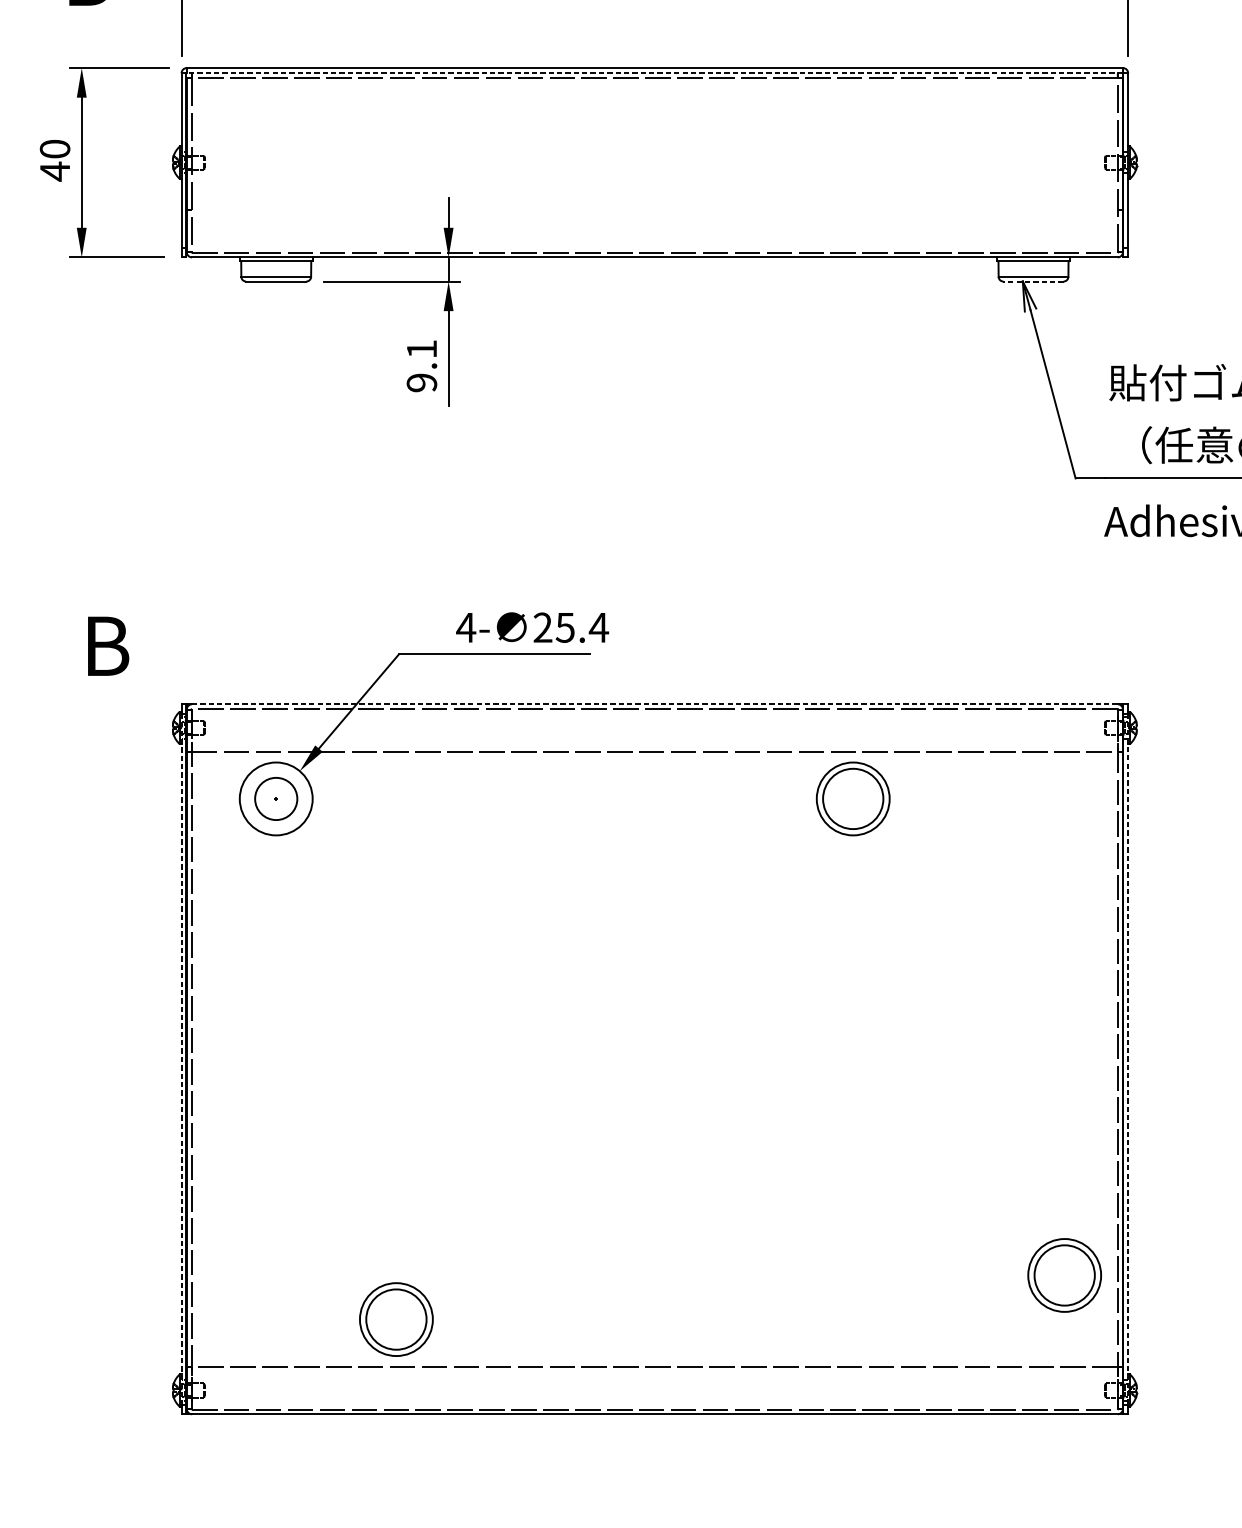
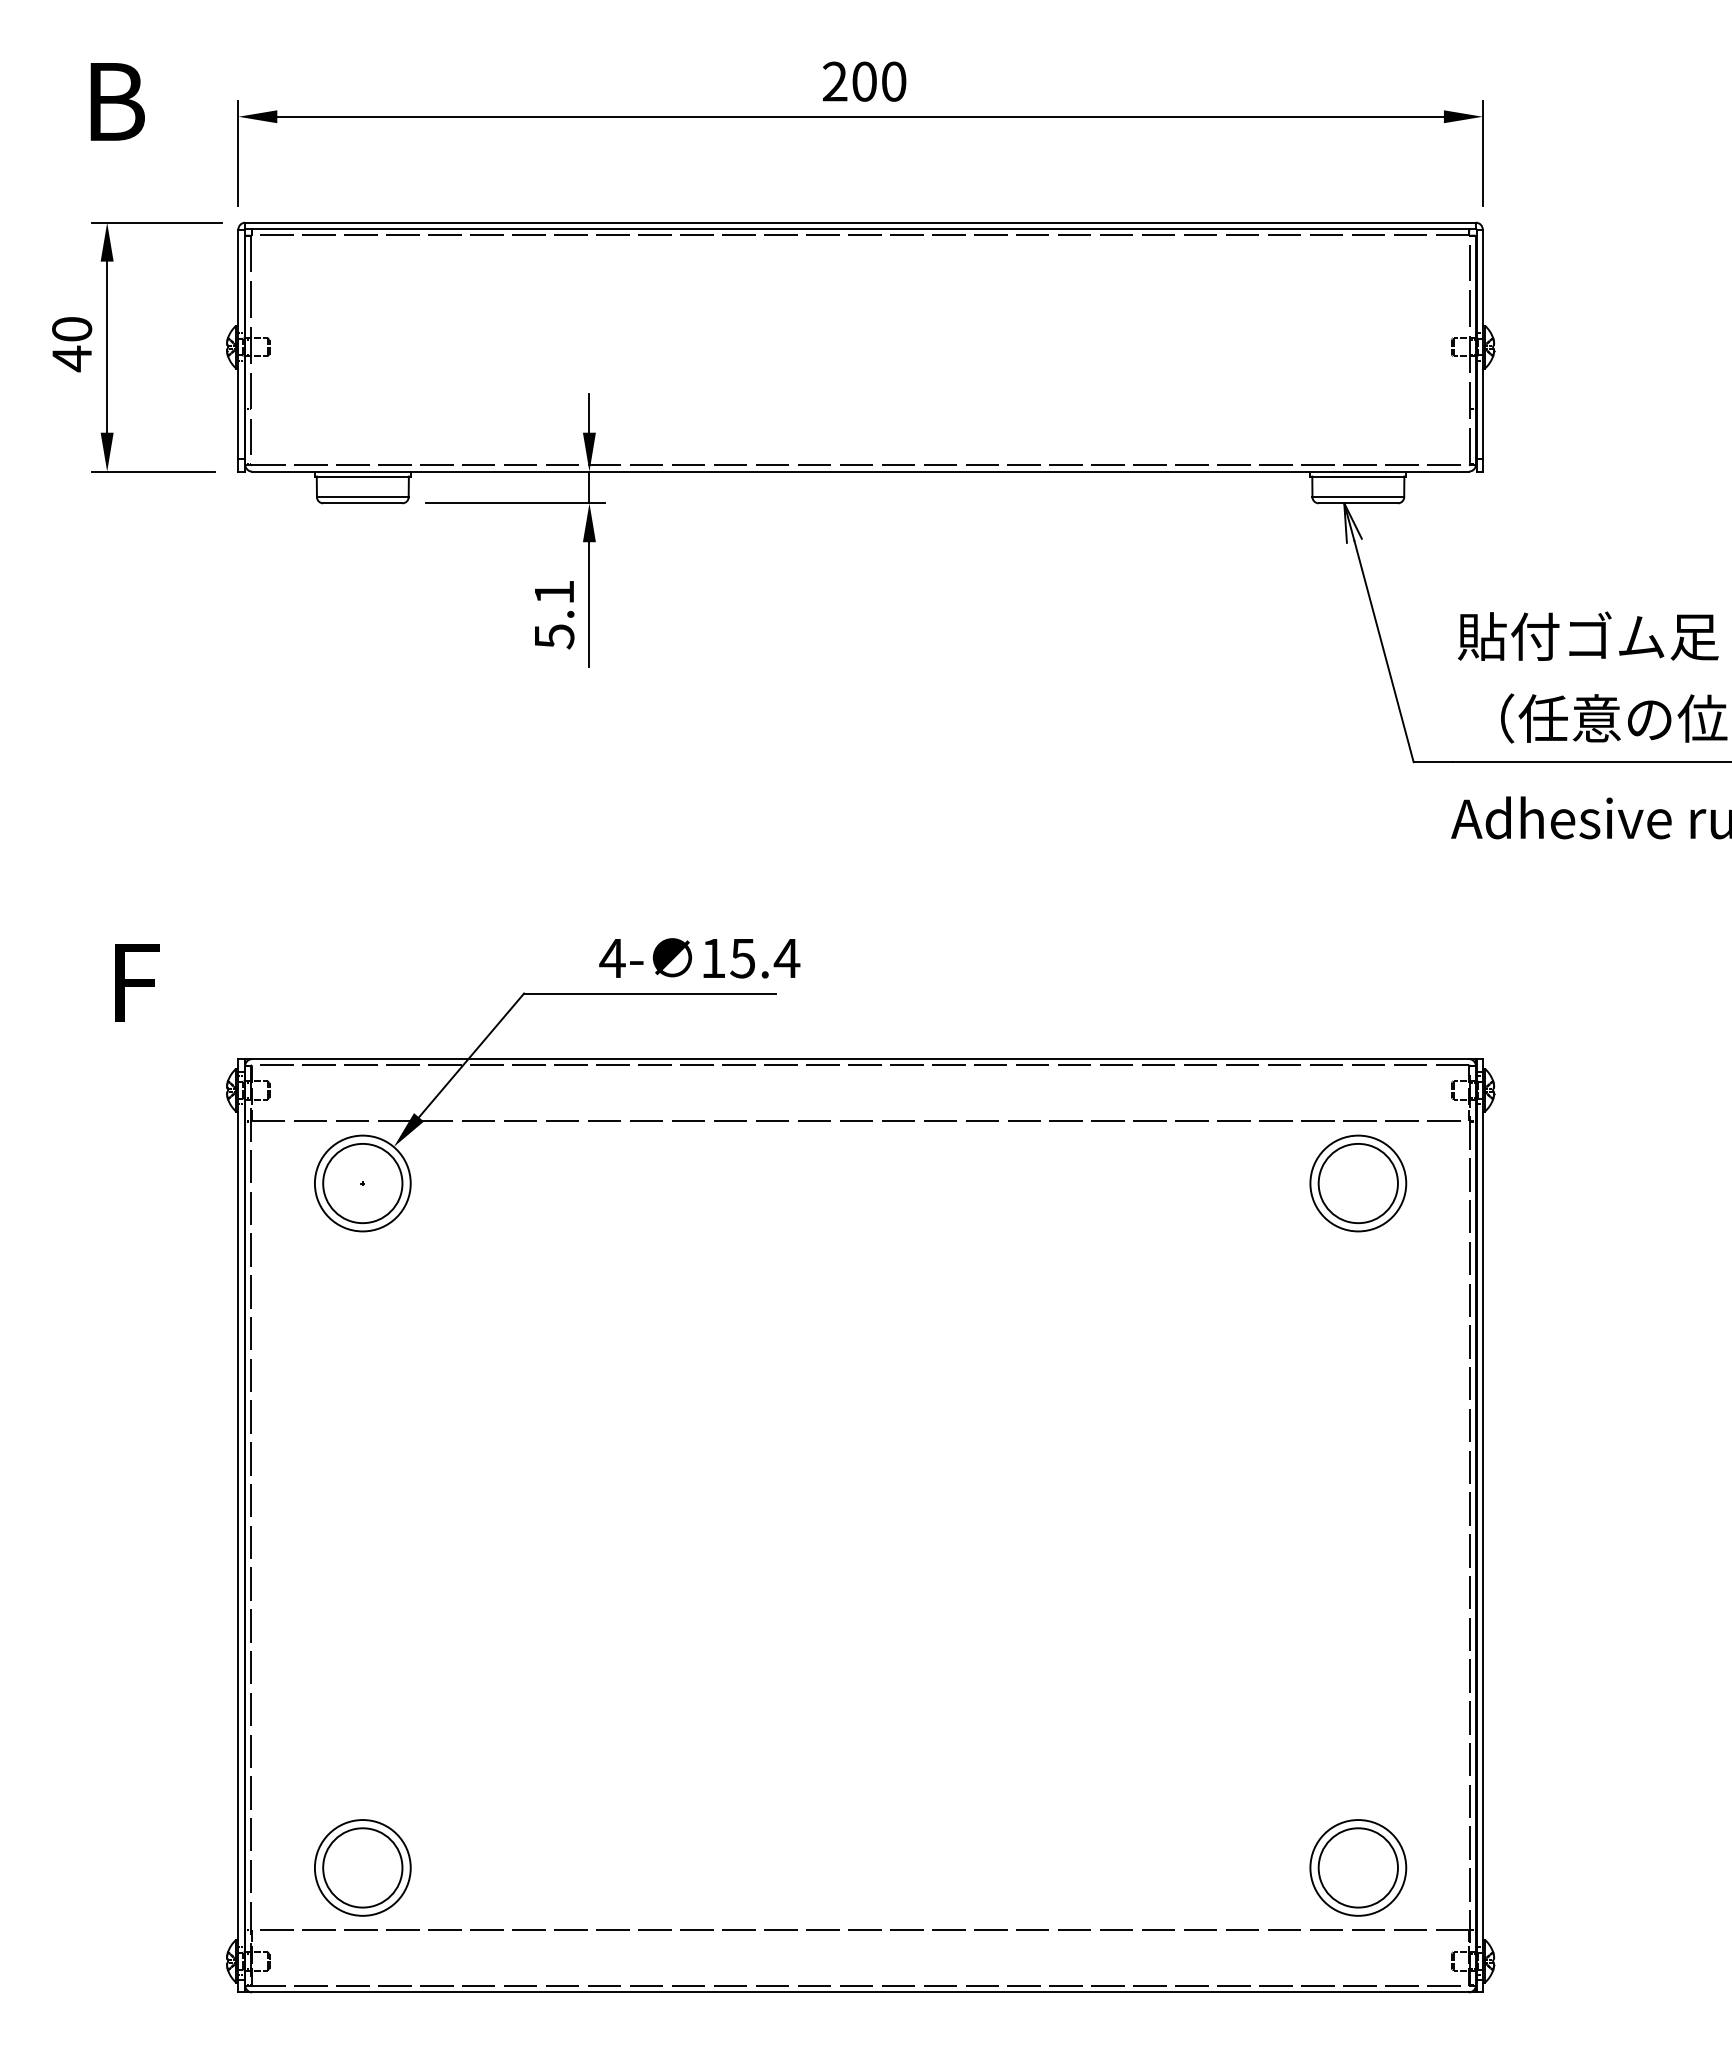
line: (654, 72) -> (860, 228), dashed -> solid
line: (1033, 281) -> (1358, 503), dashed -> solid
text: (422, 382) -> (554, 636), 9.1 -> 5.1
text: (542, 627) -> (713, 957), 25.4 -> 15.4
text: (108, 646) -> (142, 982), B -> F
line: (655, 704) -> (861, 1059), dashed -> solid
circle: (275, 798) -> (362, 1183), size x1.43
part: (853, 798) -> (1358, 1183), moved
line: (181, 1059) -> (238, 1526), dashed -> solid
line: (1127, 1059) -> (1482, 1525), dashed -> solid
part: (1064, 1275) -> (1358, 1867), moved
part: (396, 1319) -> (362, 1867), moved

